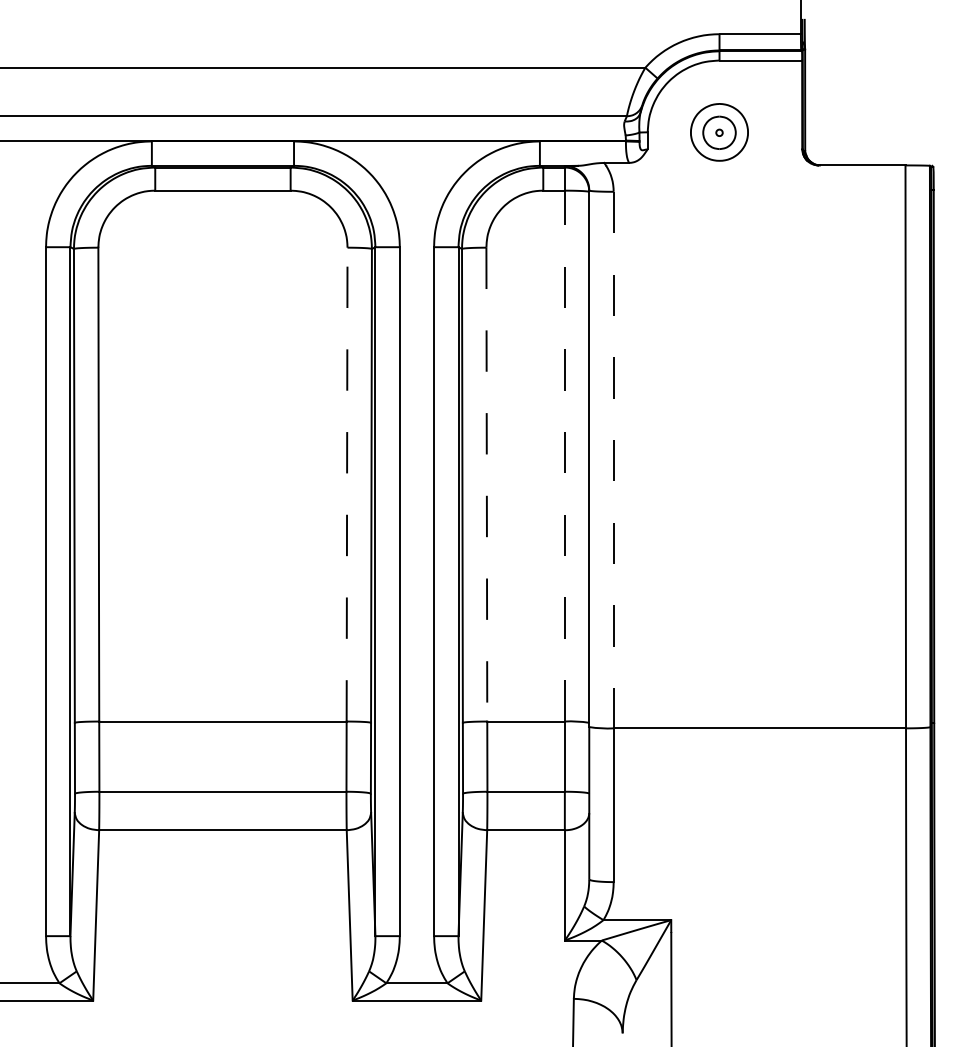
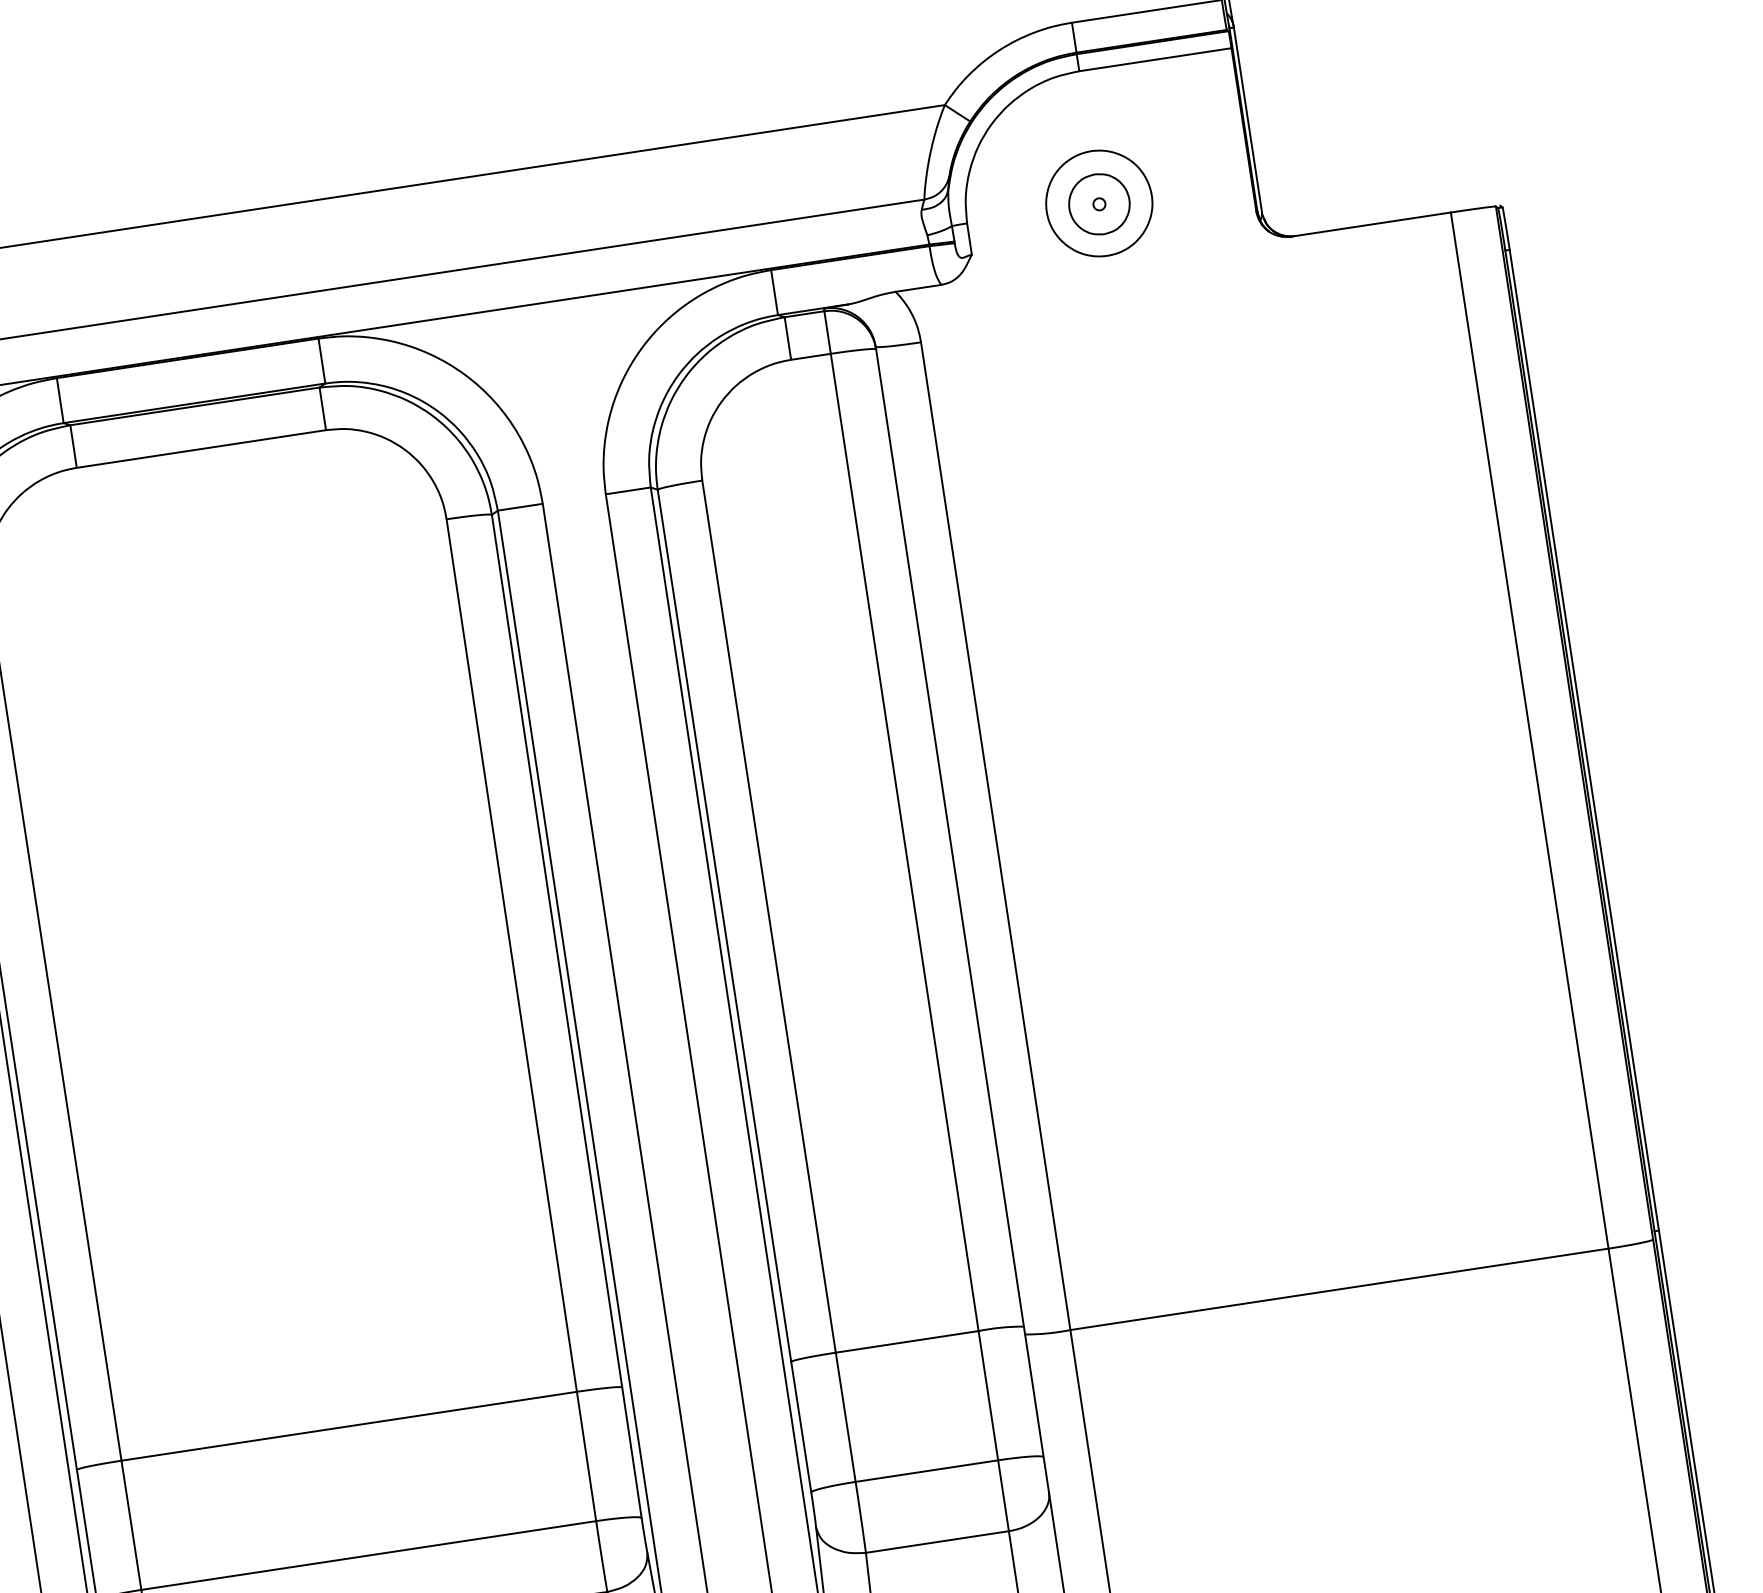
line: (564, 455) -> (903, 841), dashed -> solid
line: (613, 460) -> (995, 836), dashed -> solid
line: (347, 484) -> (512, 955), dashed -> solid
line: (486, 484) -> (768, 916), dashed -> solid

